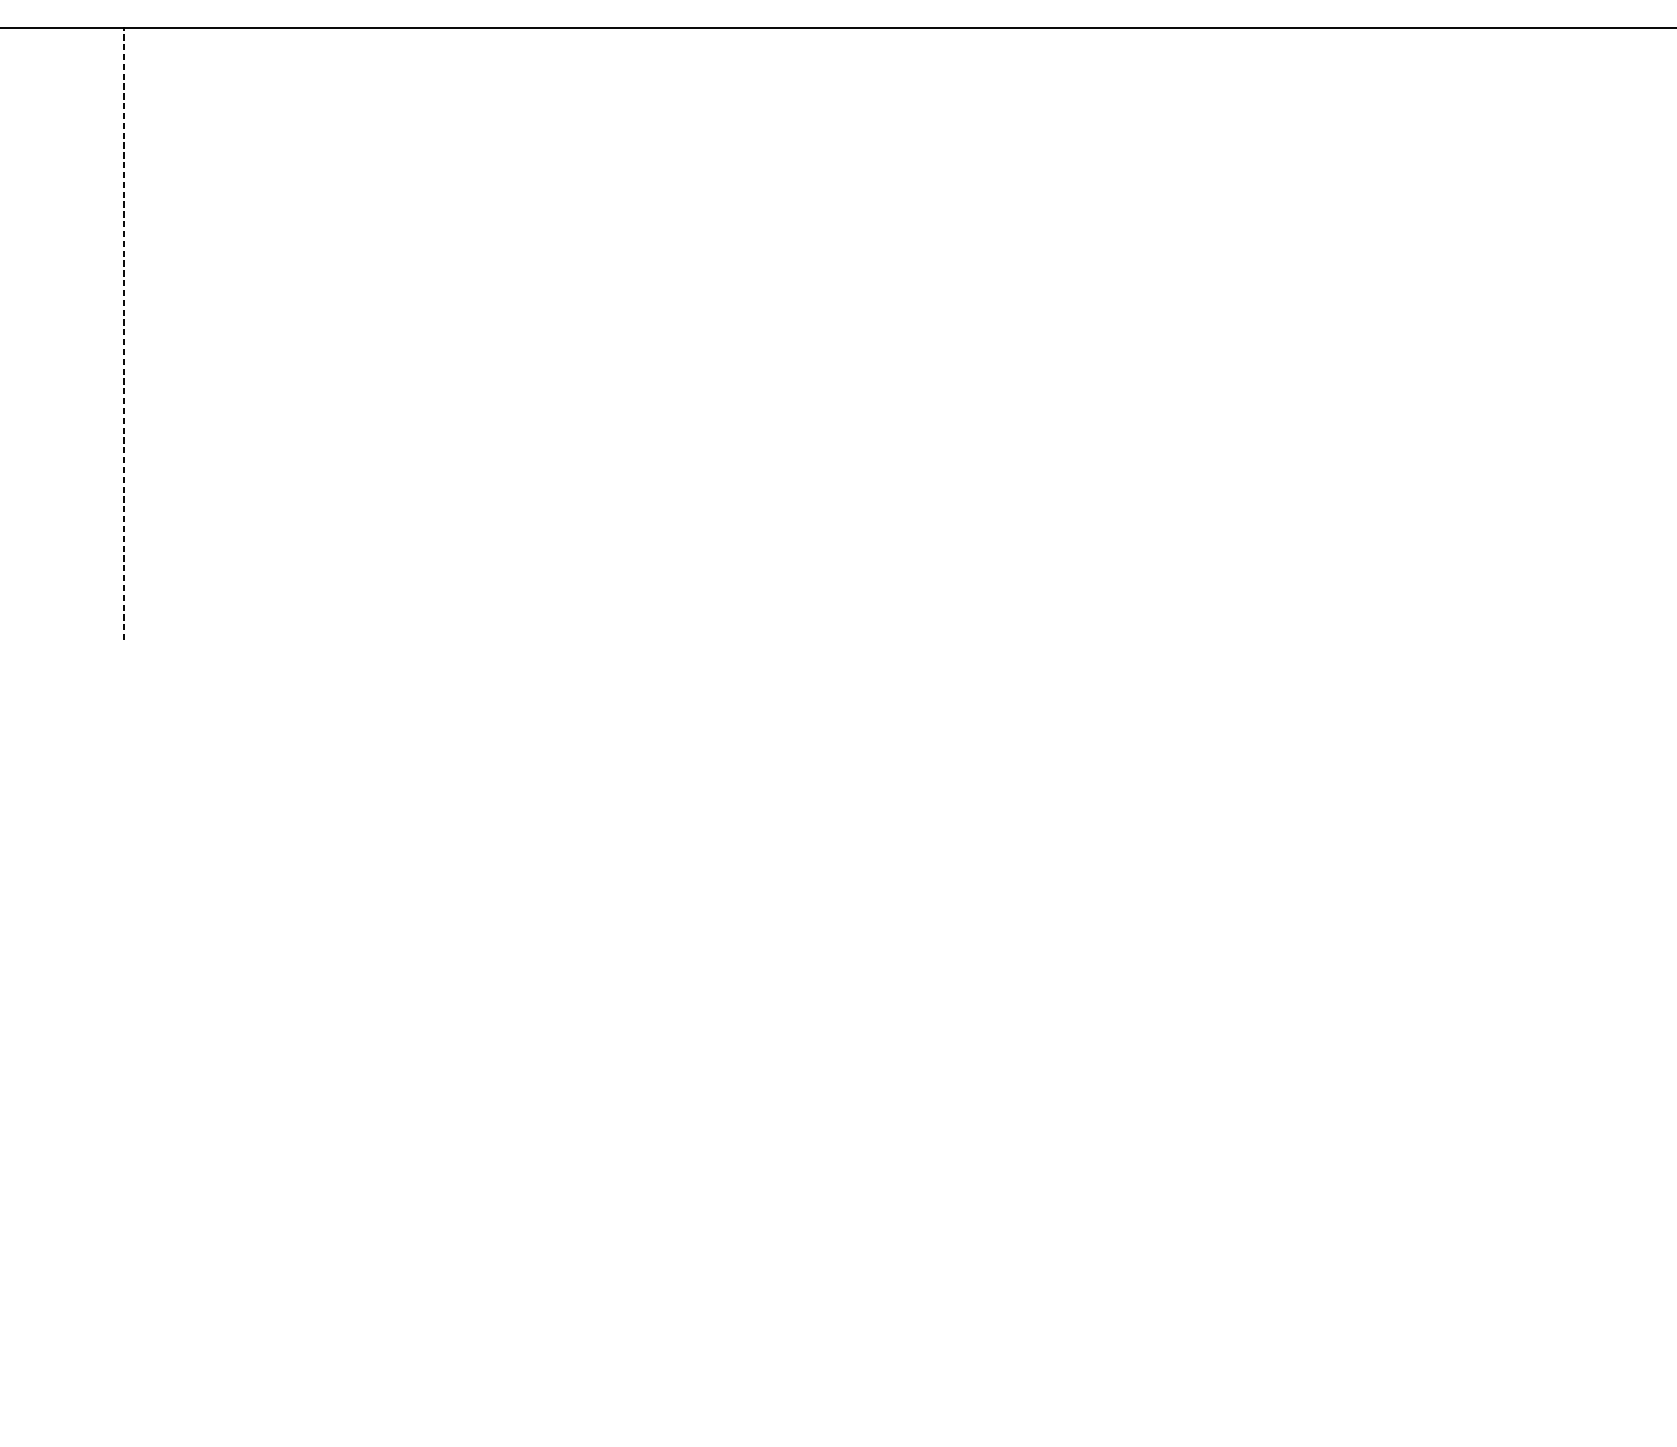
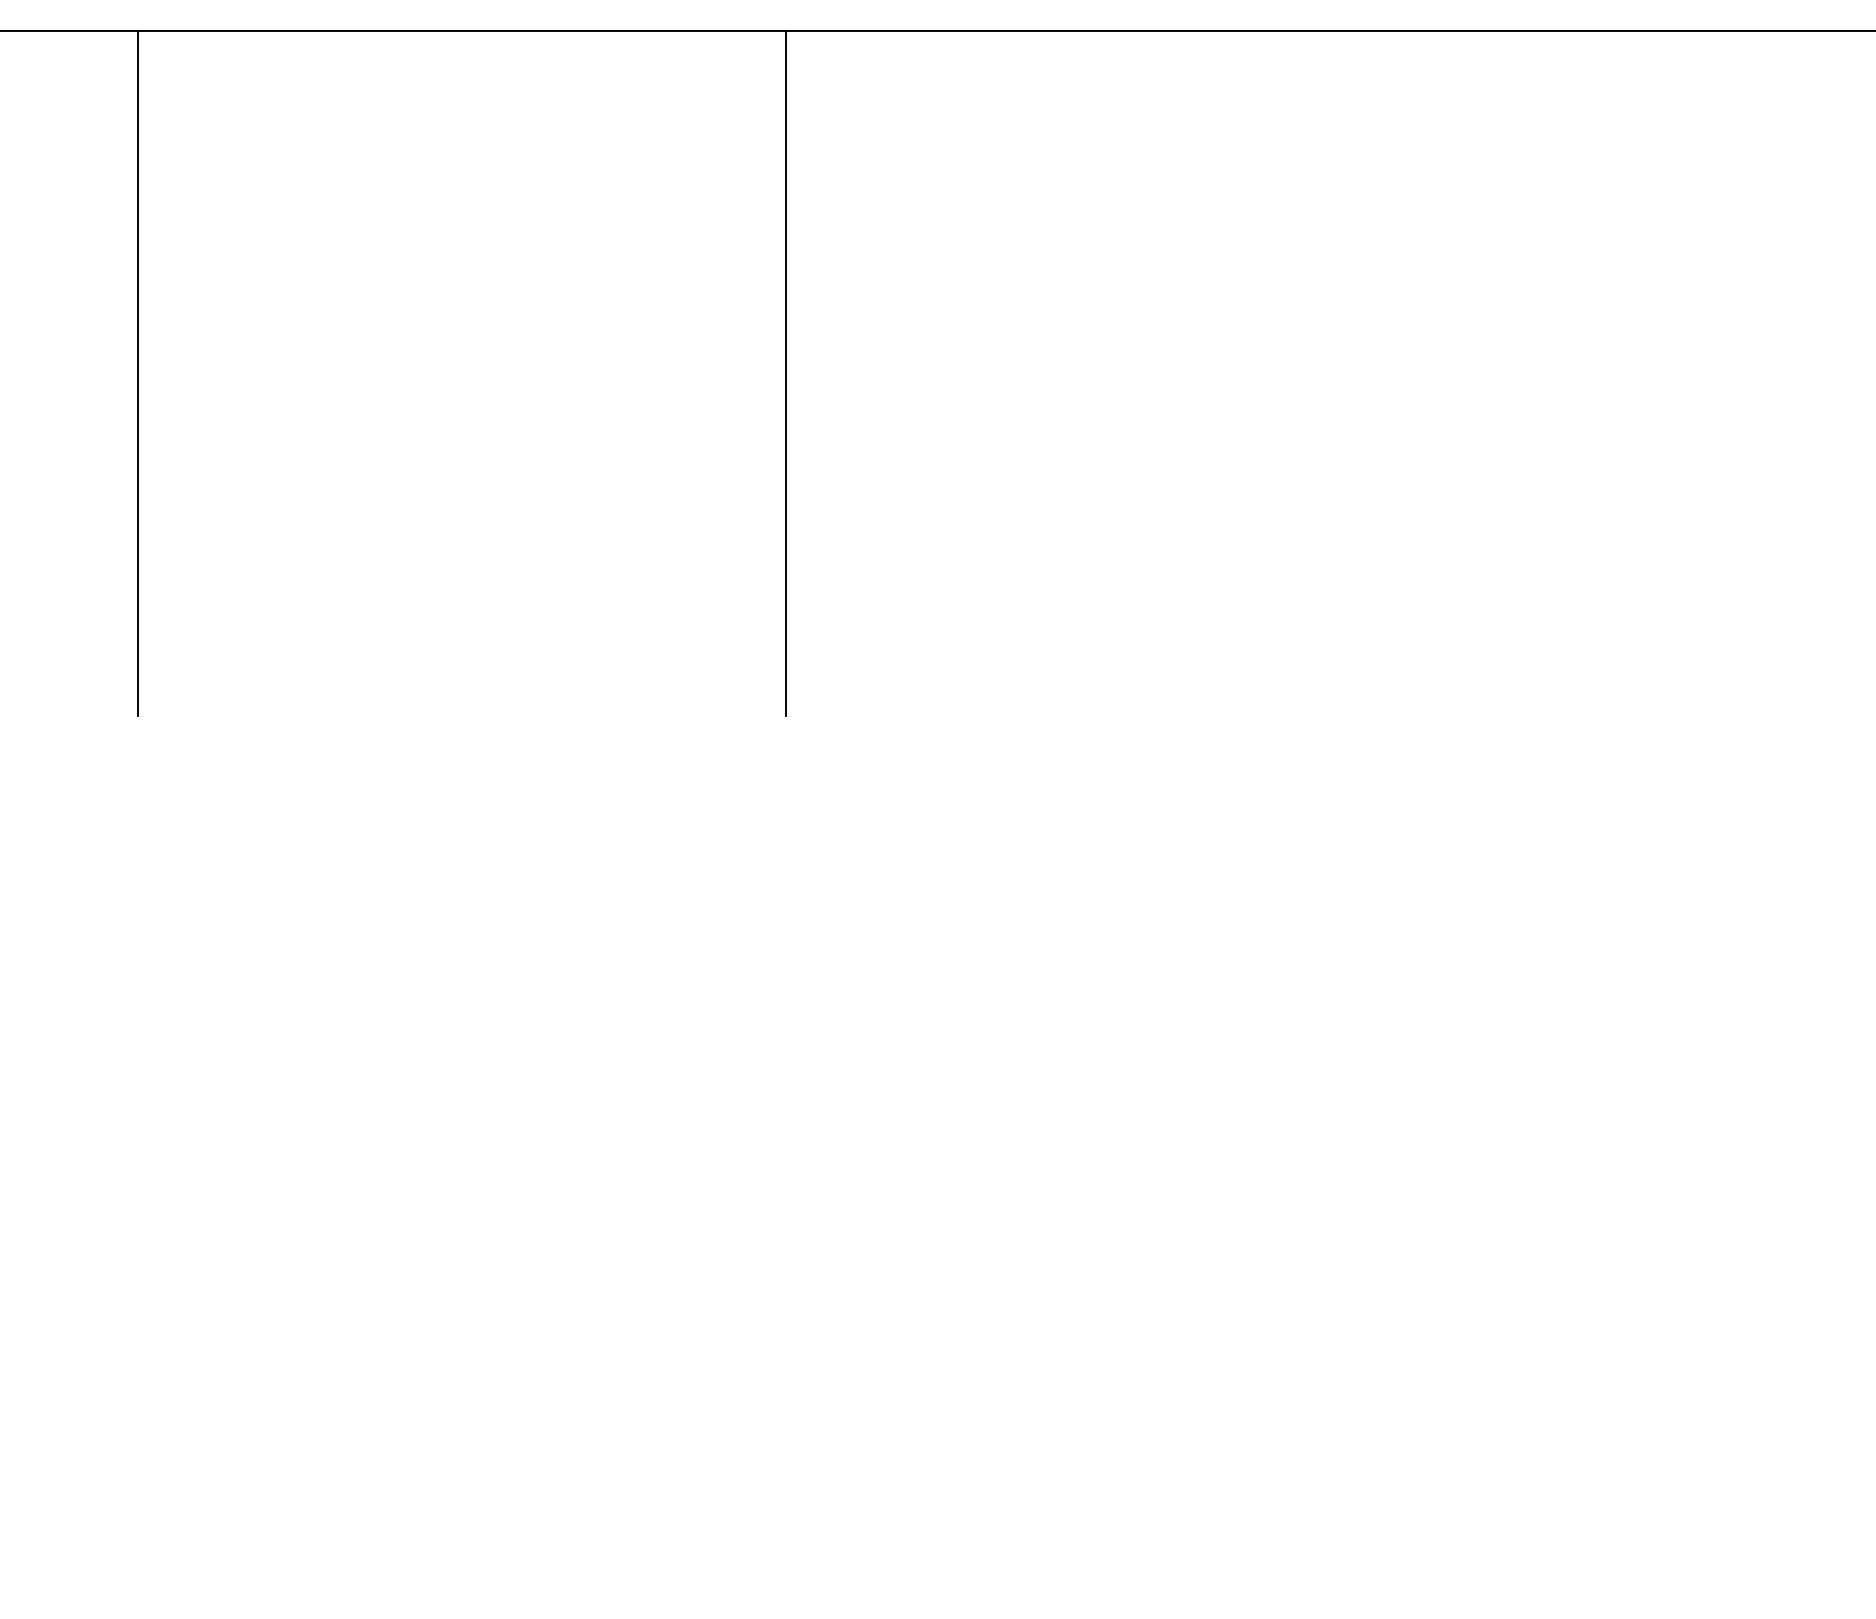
line: (123, 333) -> (138, 373), dashed -> solid
line: (703, 333) -> (786, 373), added

